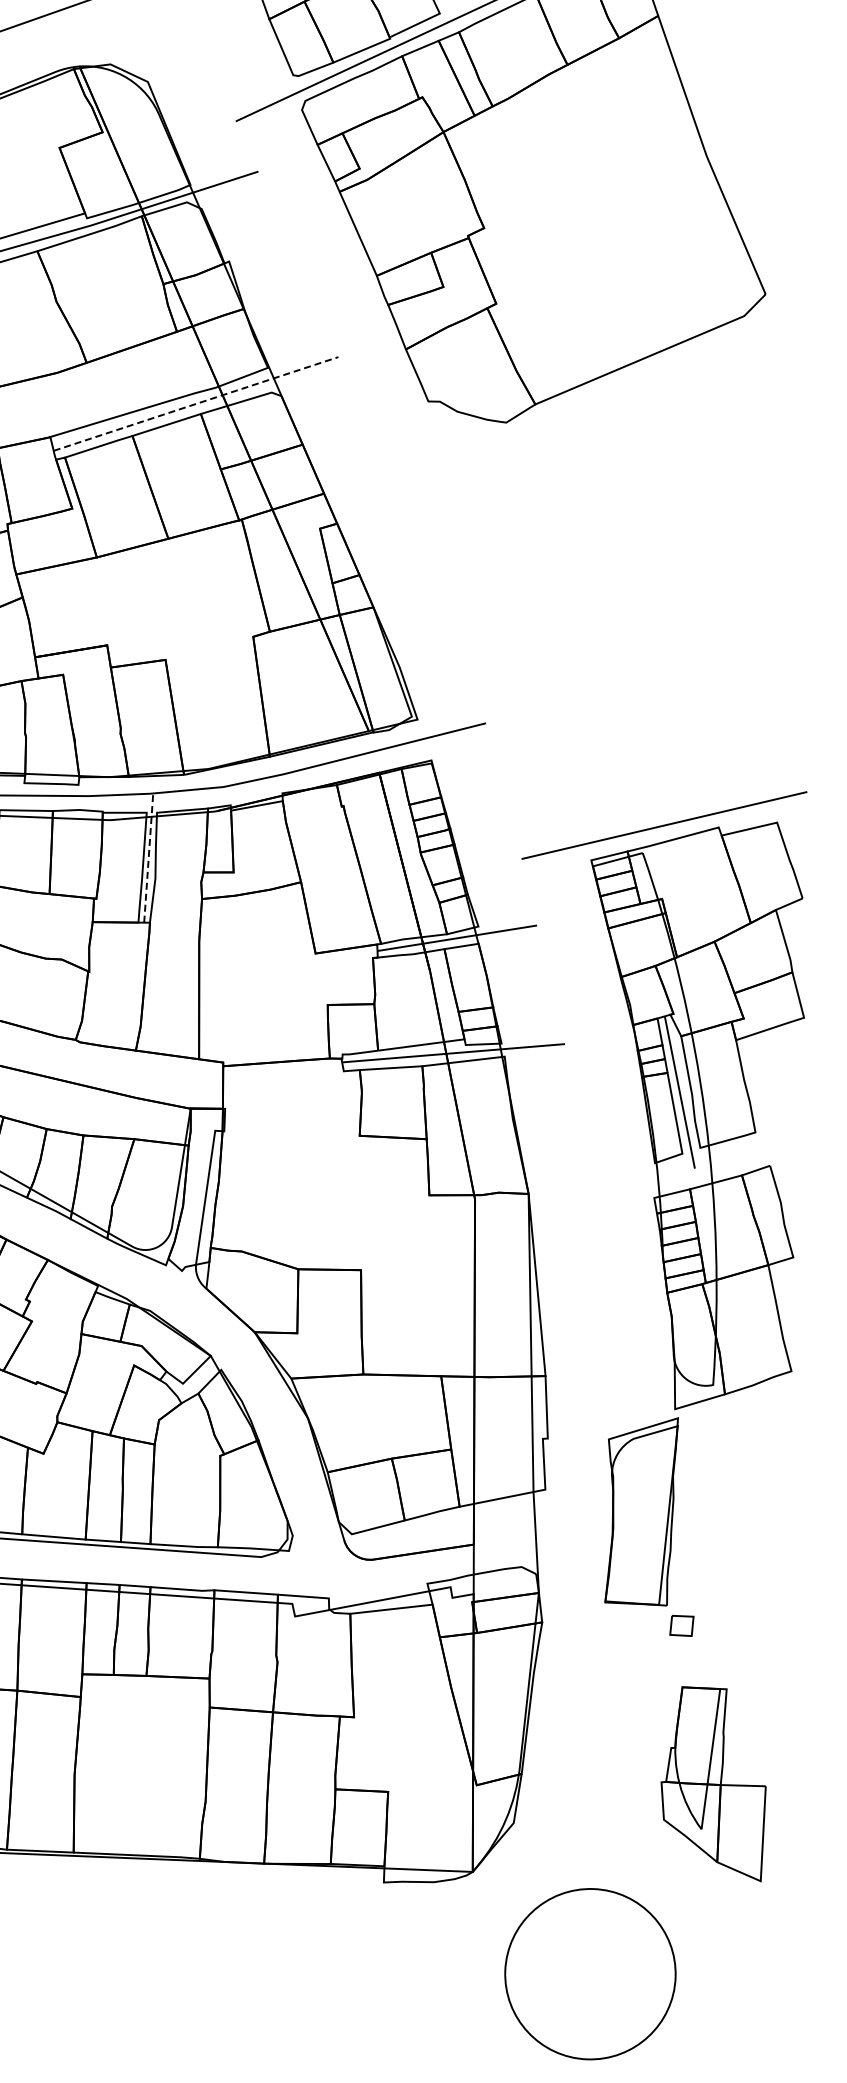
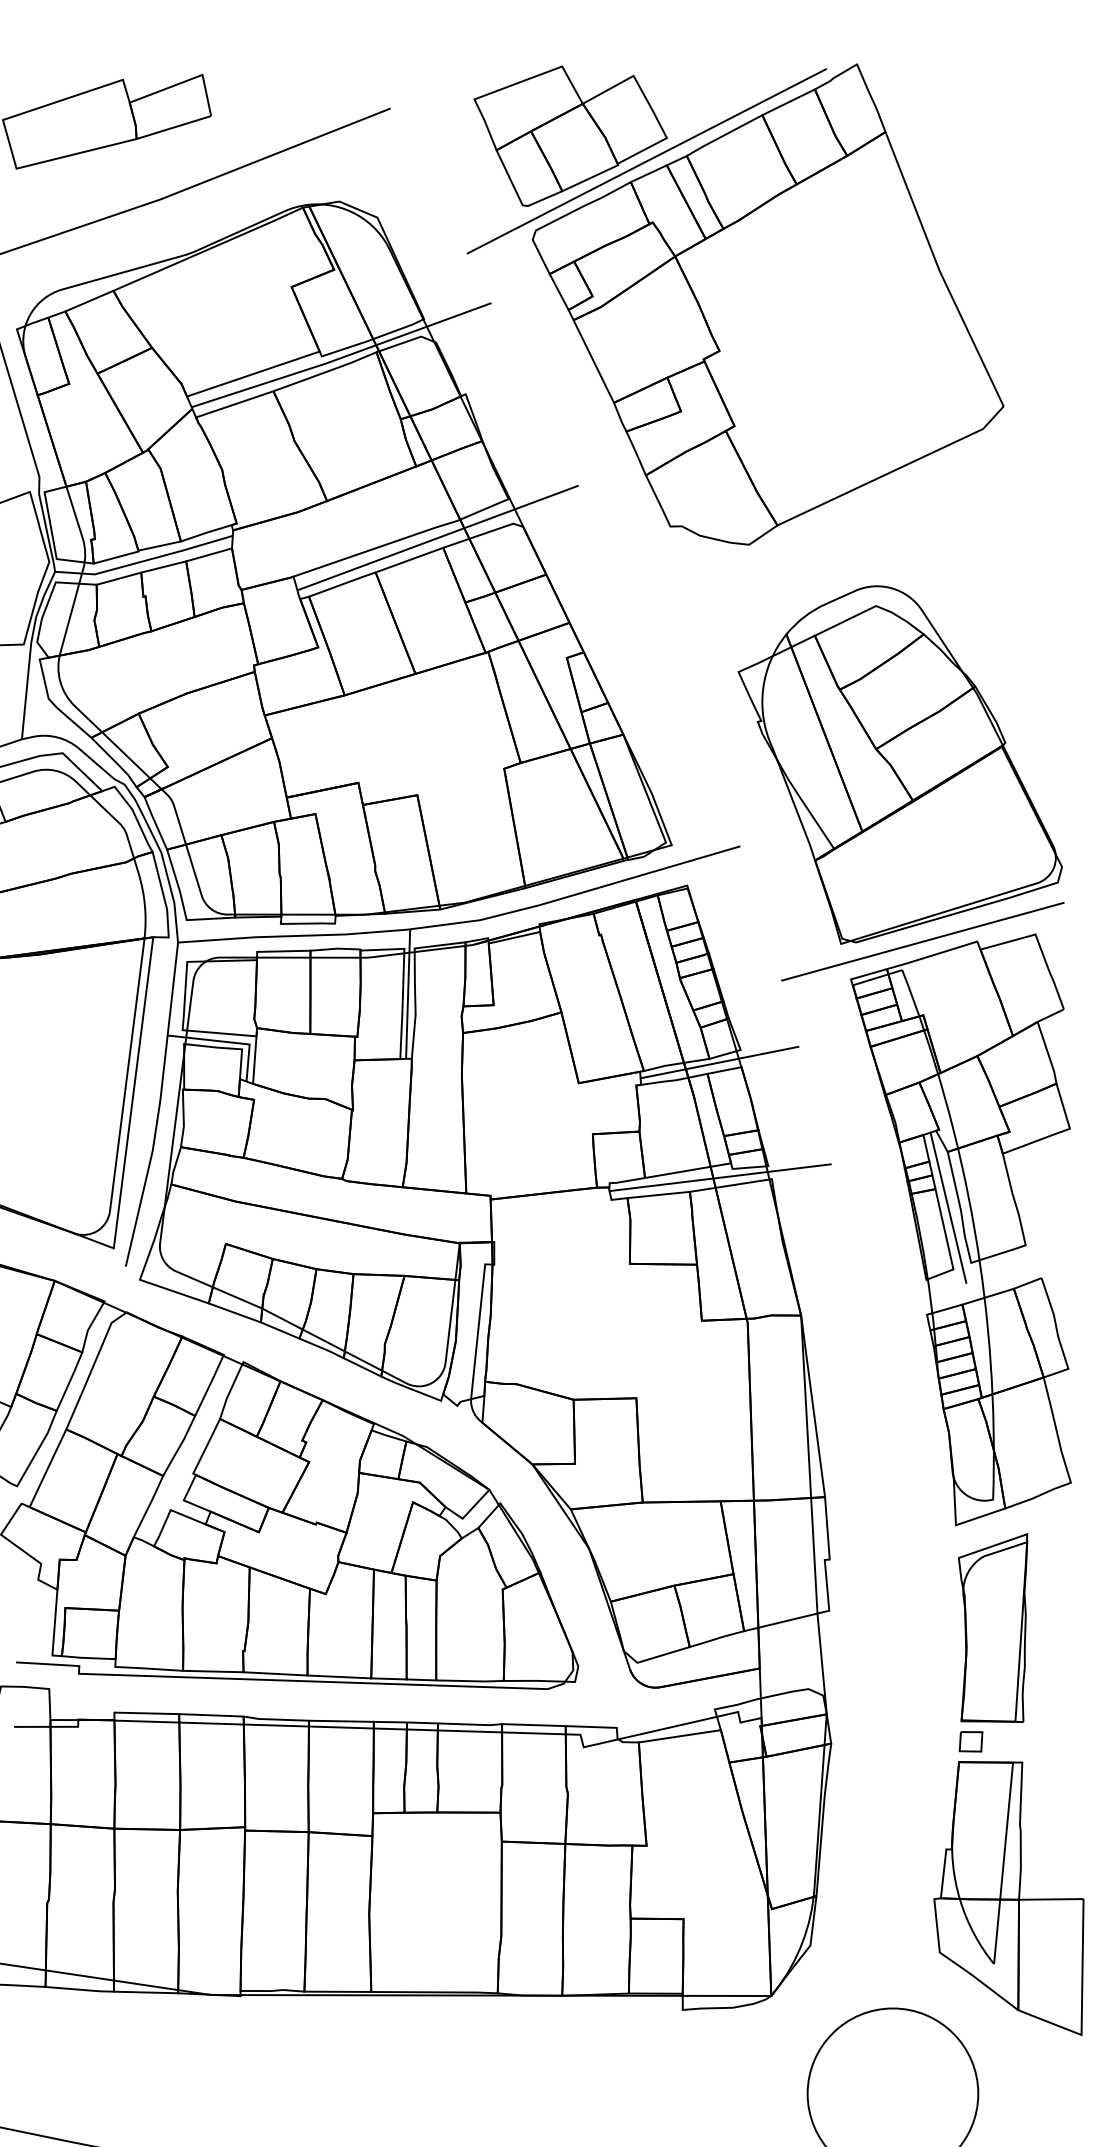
line: (196, 403) -> (438, 537), dashed -> solid
part: (647, 647) -> (899, 764), added
line: (149, 858) -> (408, 994), dashed -> solid
part: (640, 1510) -> (993, 1627), moved
part: (713, 1783) -> (1008, 1898), size x1.43

